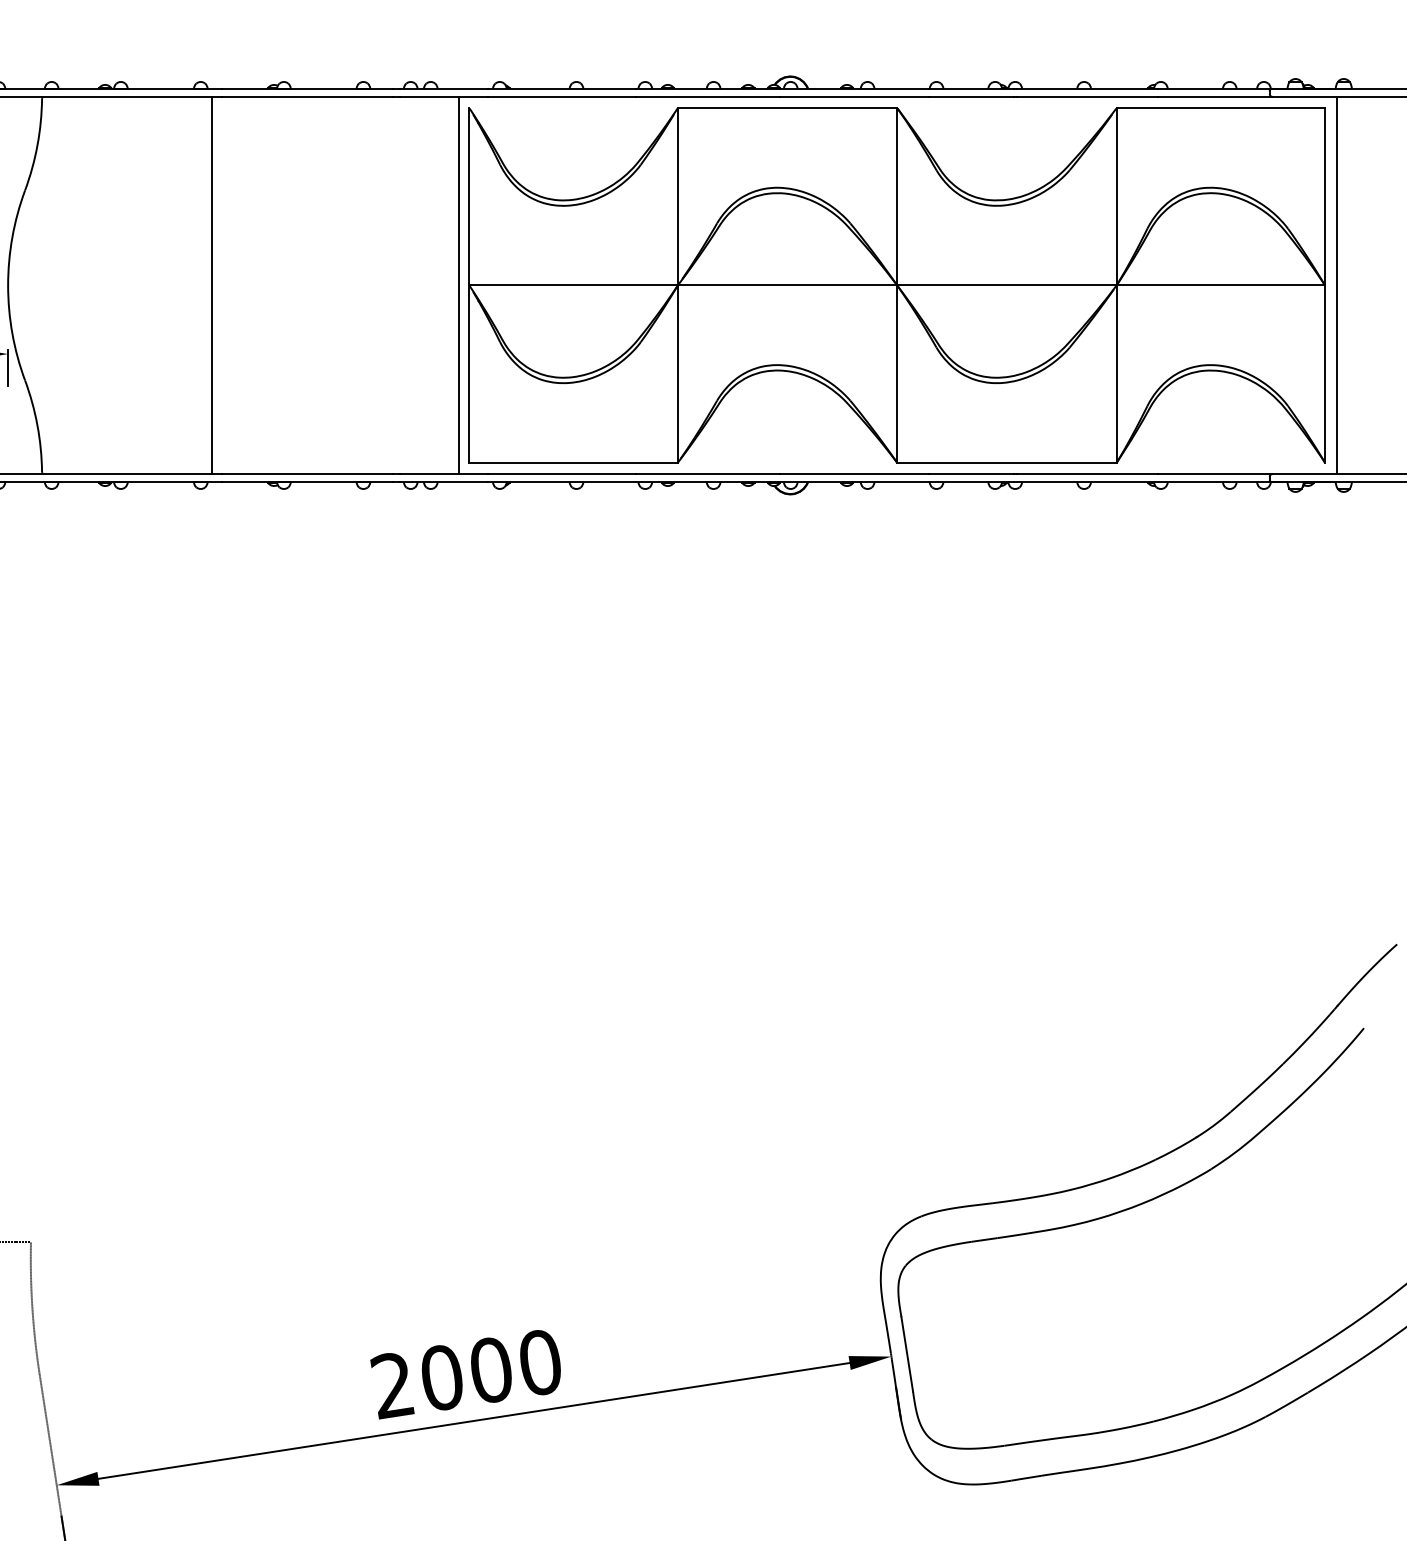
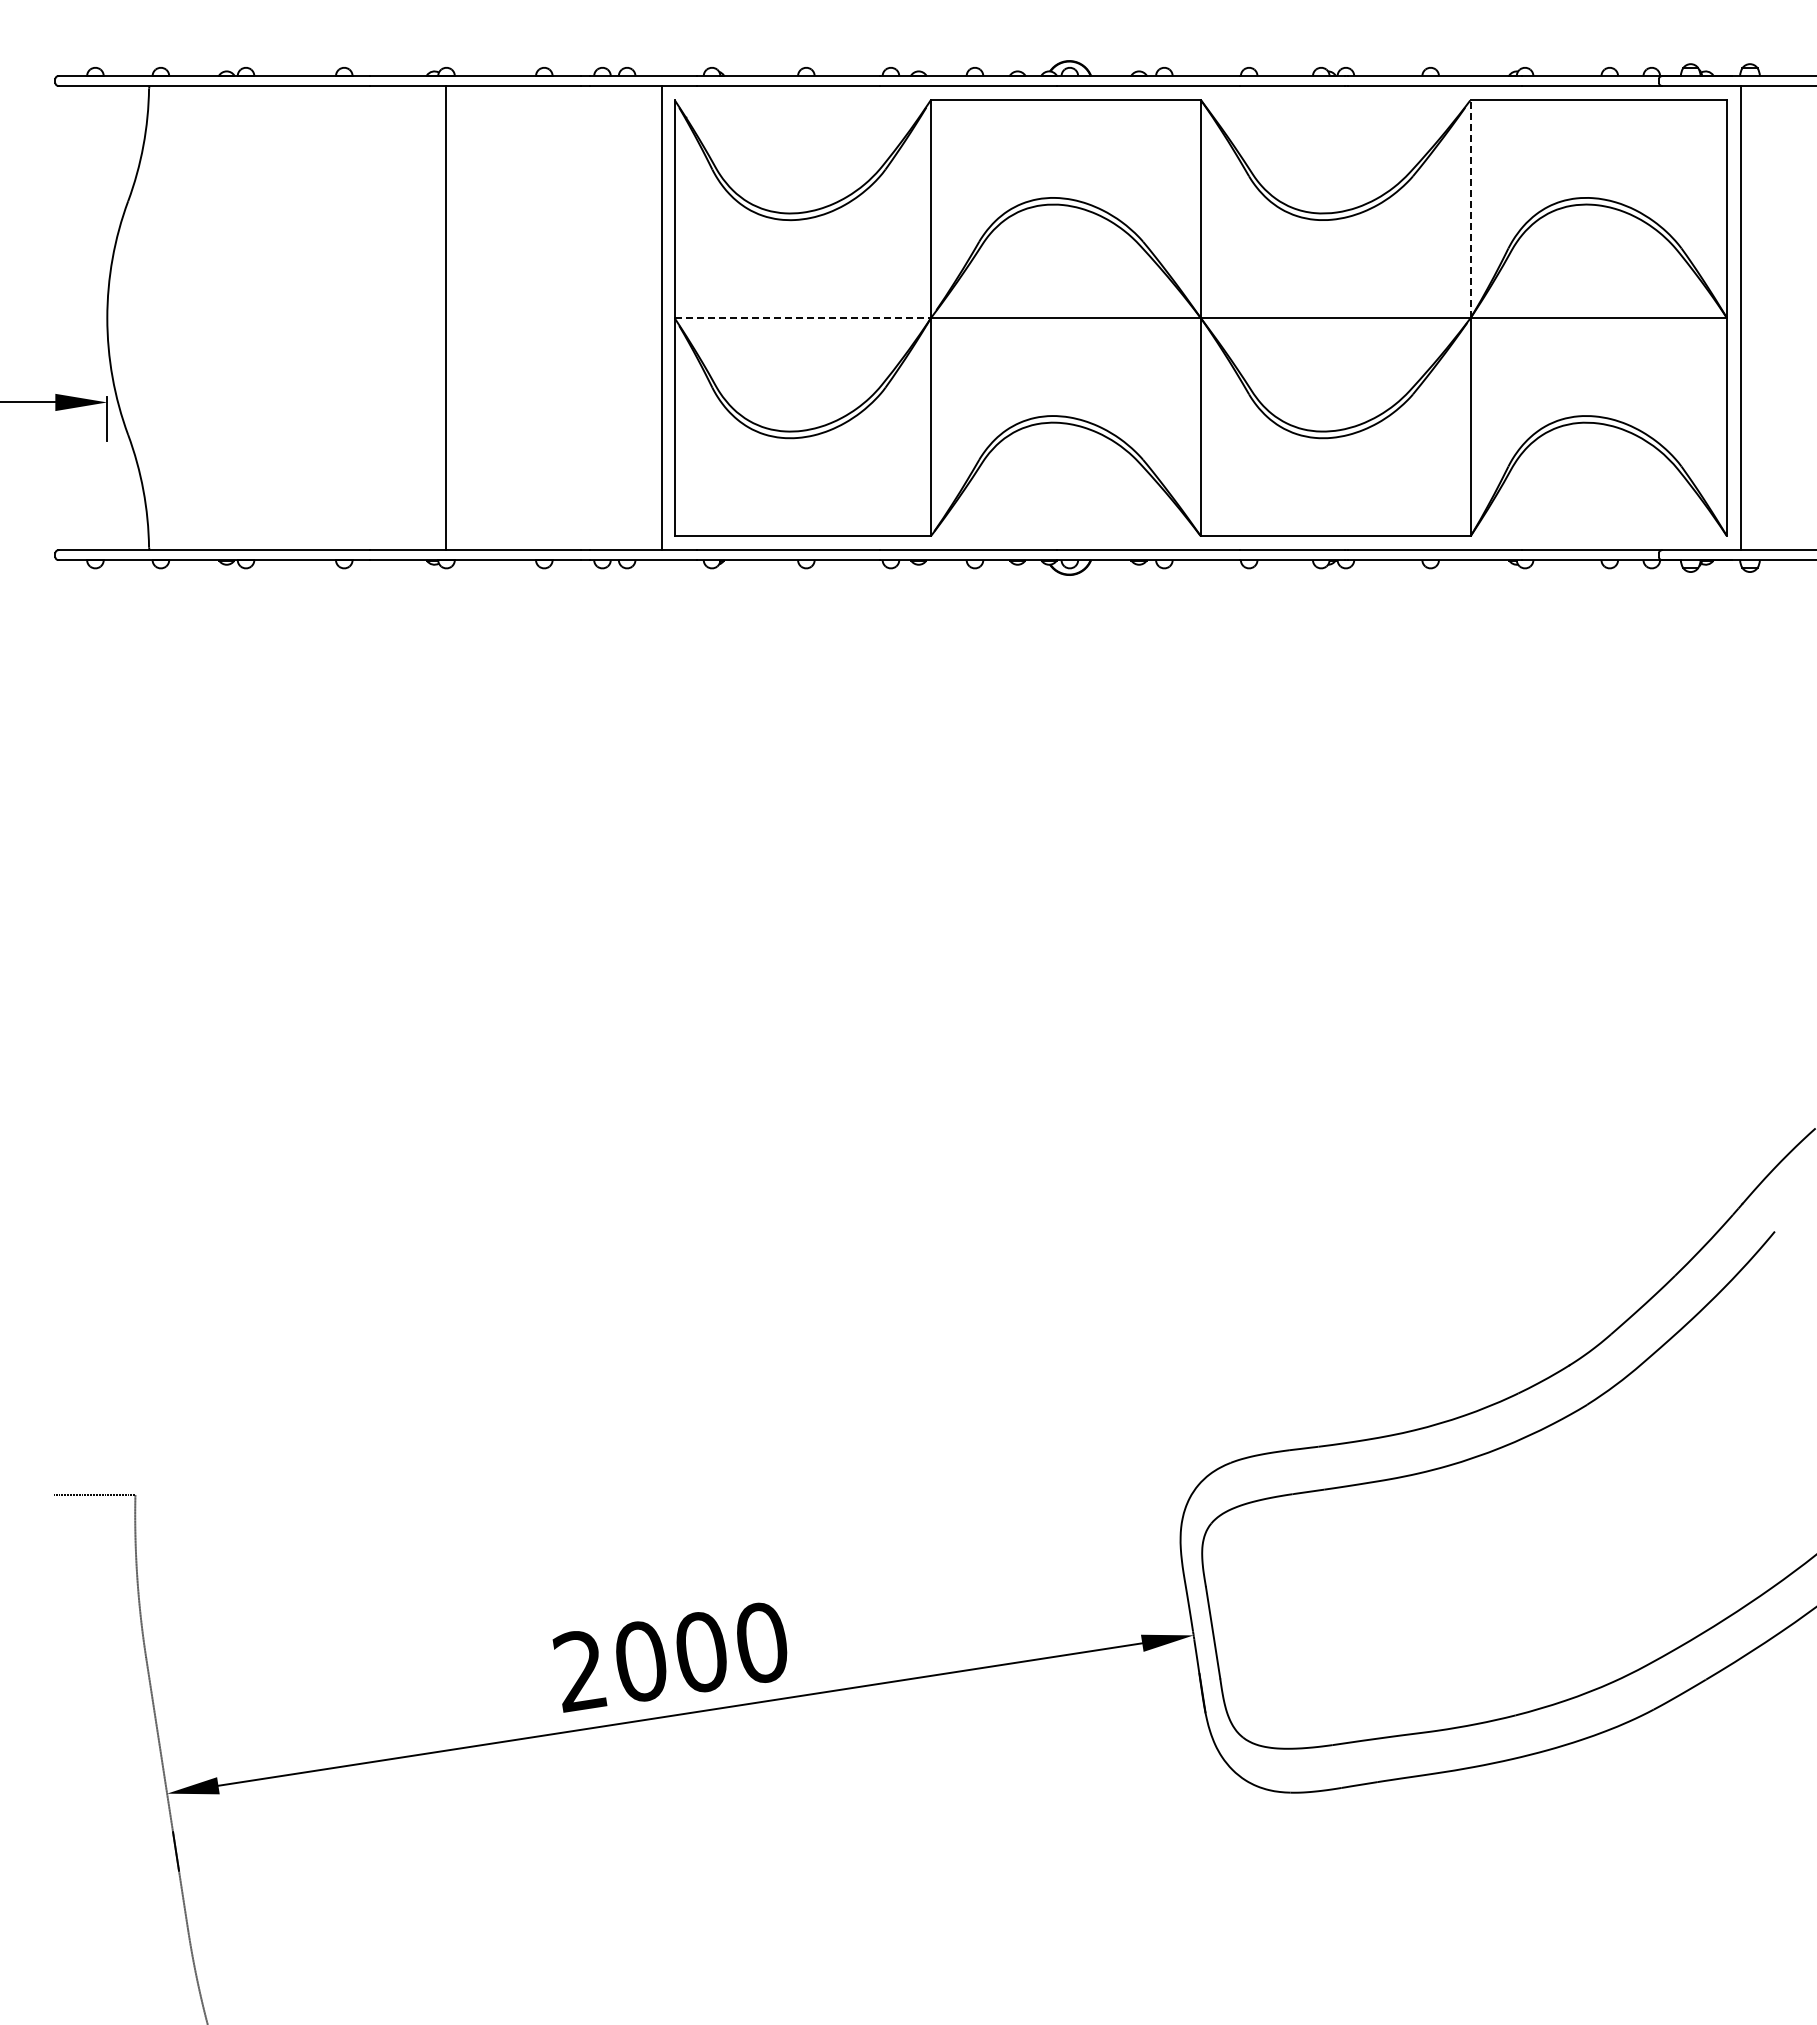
line: (1116, 196) -> (1470, 208), solid -> dashed
line: (211, 284) -> (445, 317), moved
line: (574, 285) -> (803, 318), solid -> dashed

